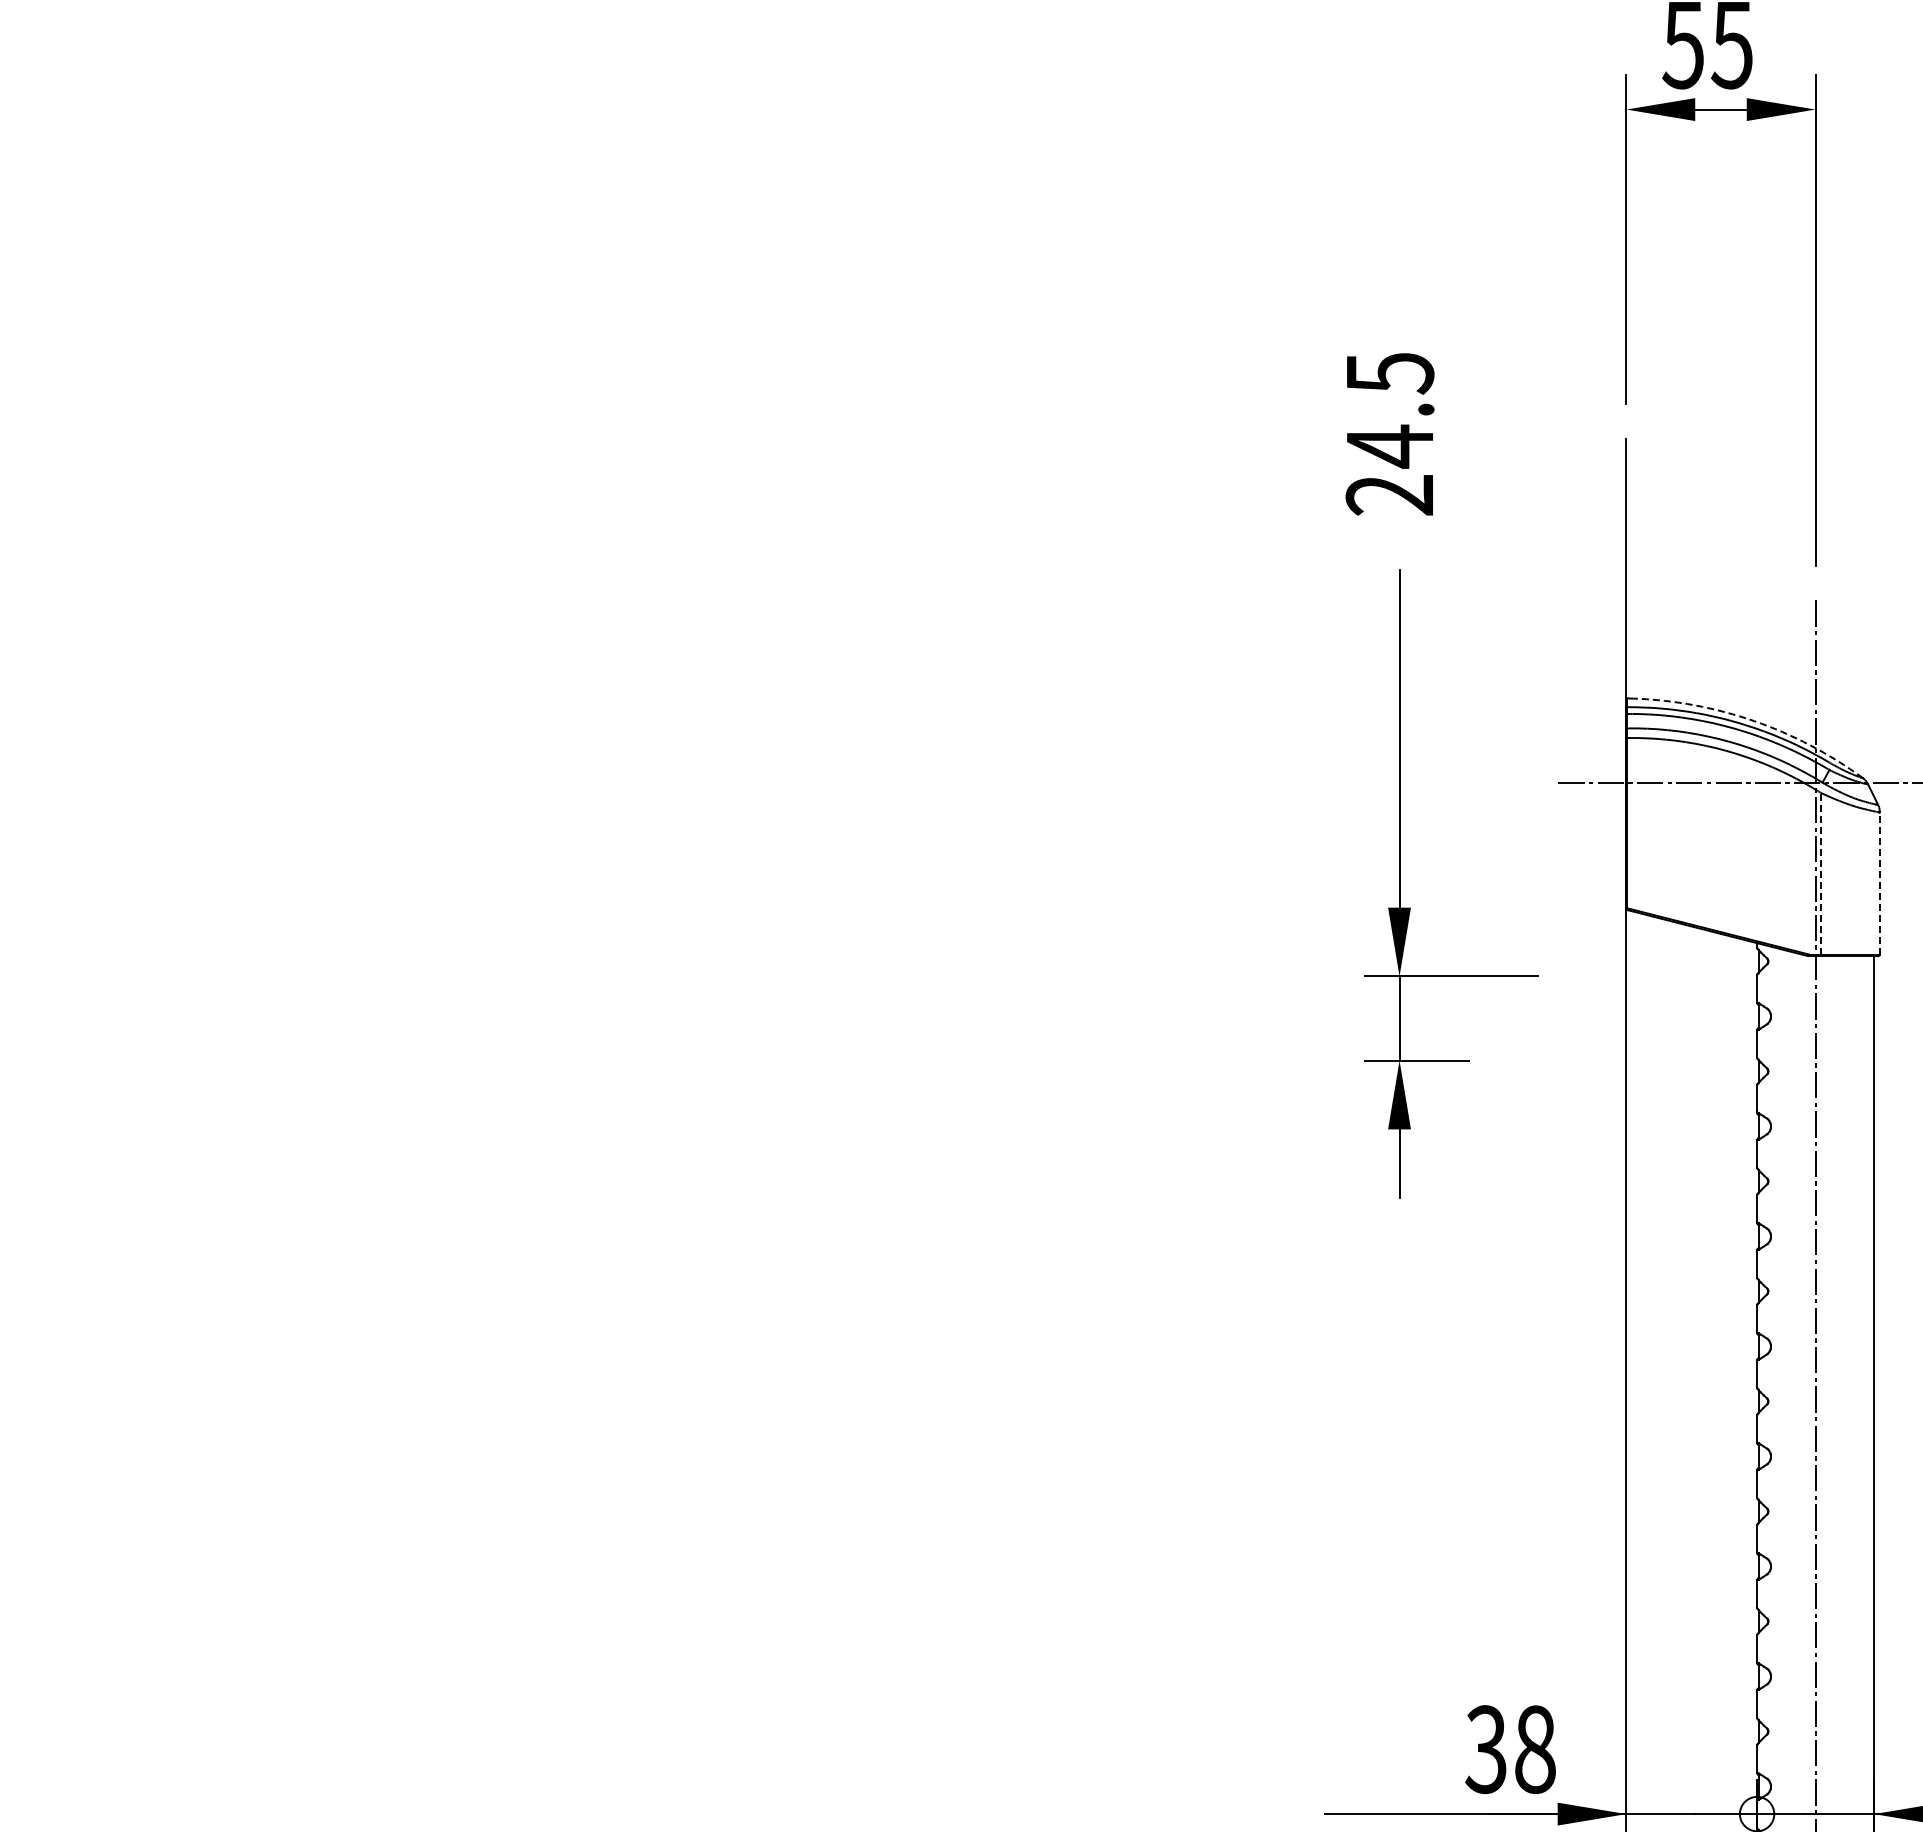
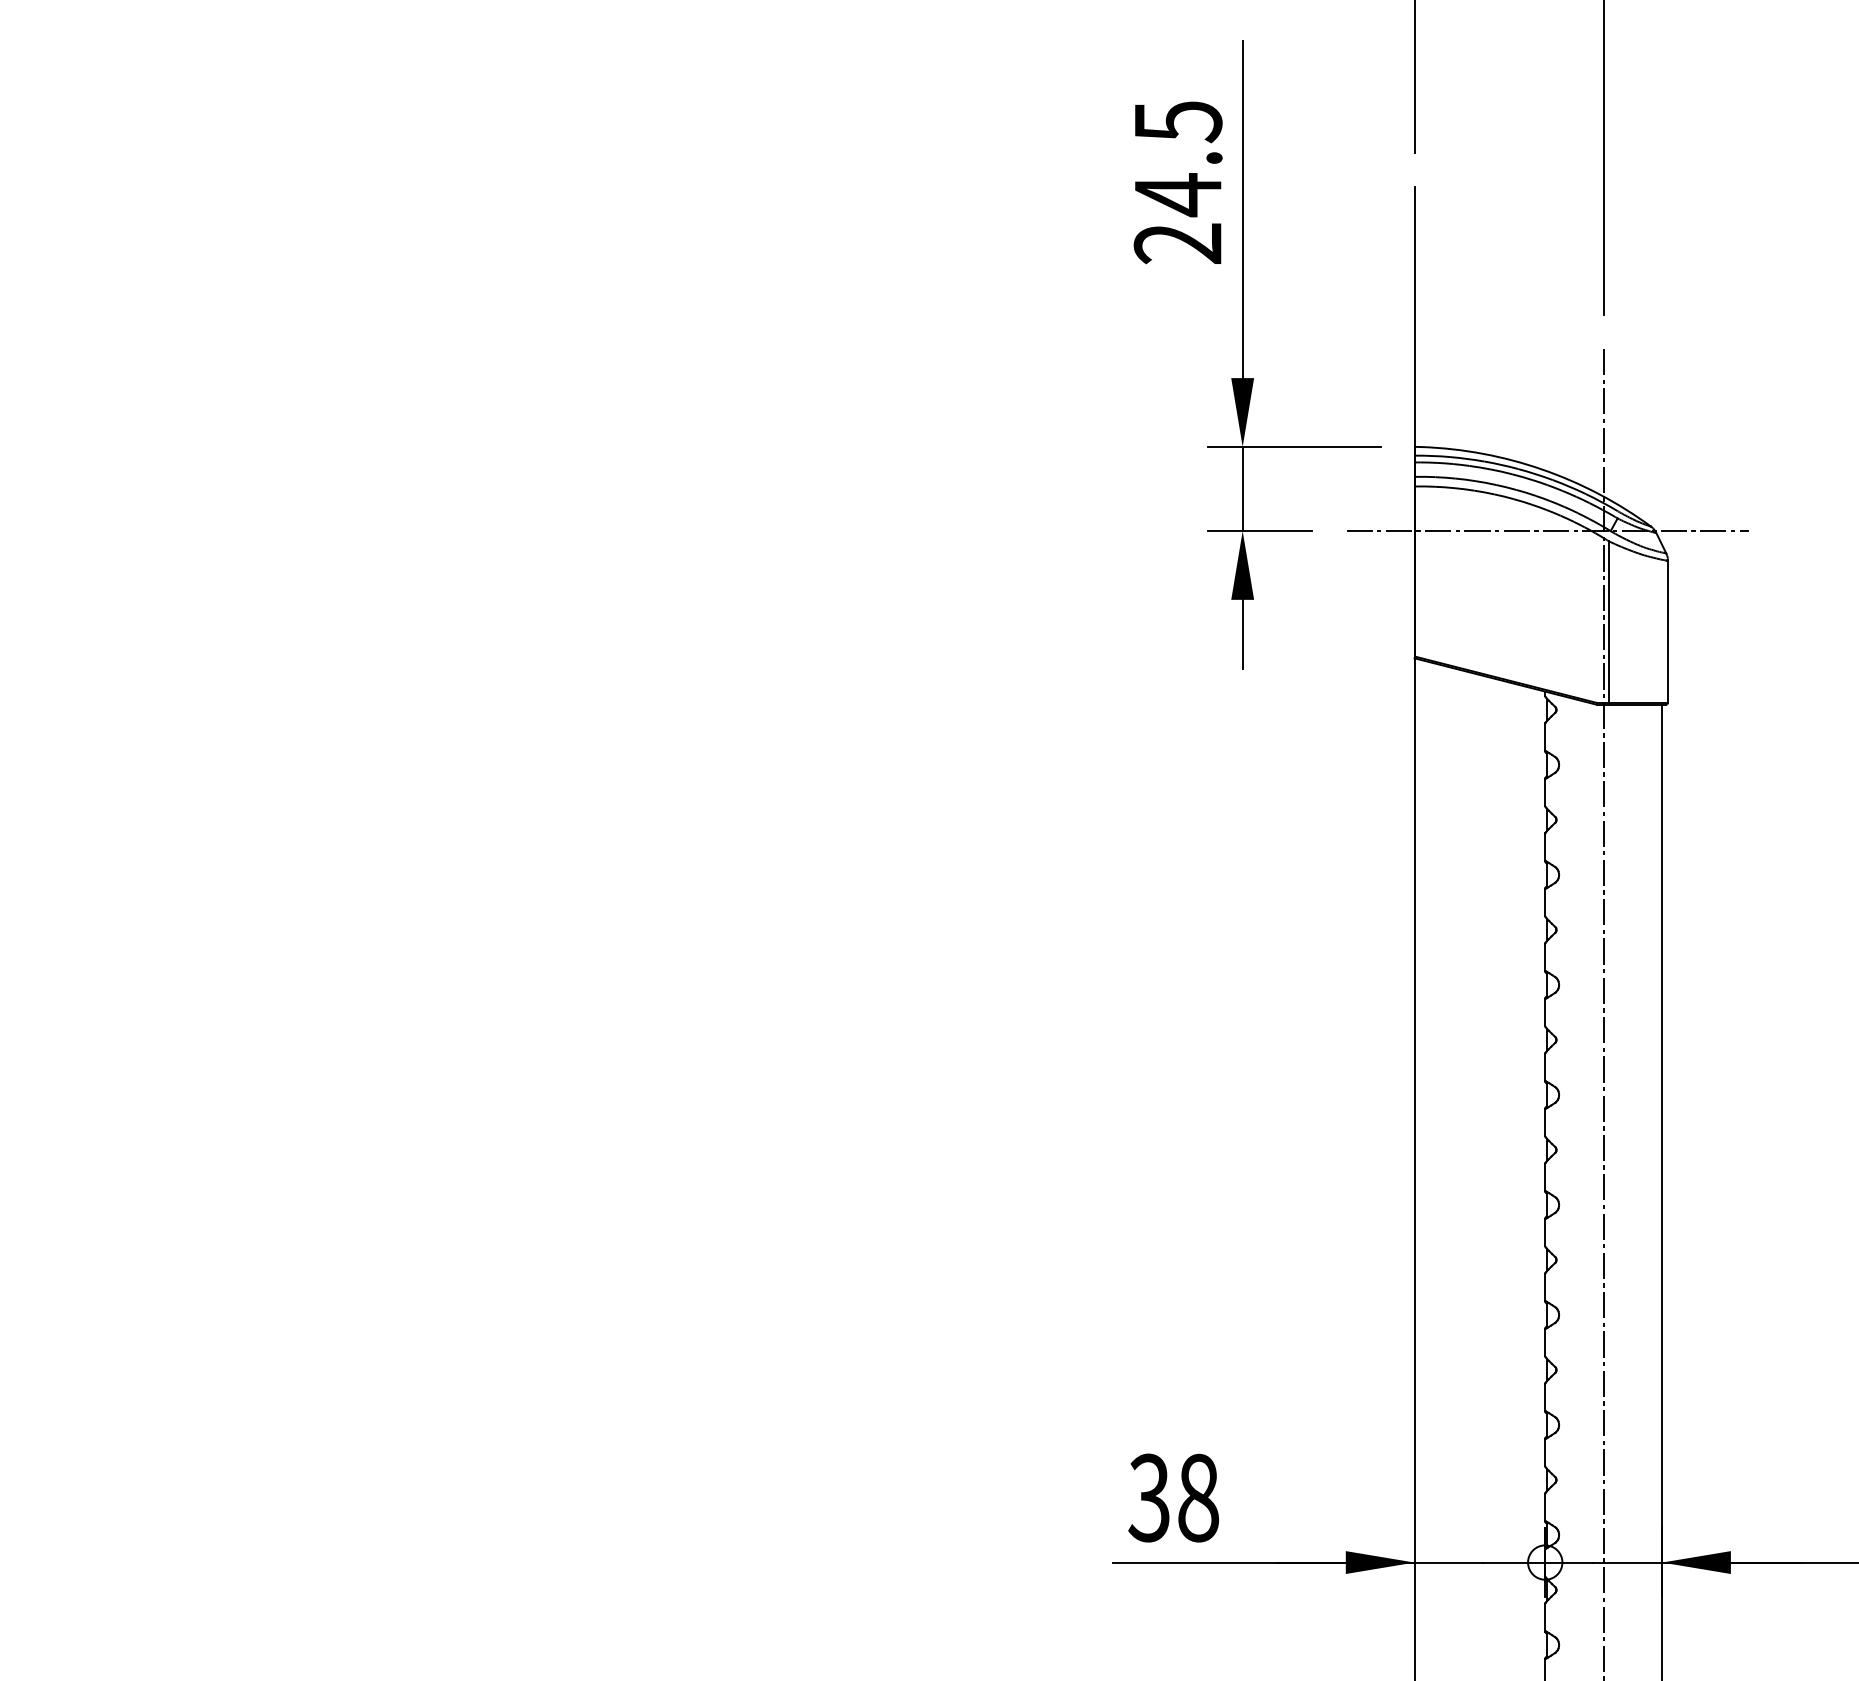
arc: (1754, 721) -> (1542, 469), dashed -> solid
line: (1820, 873) -> (1608, 621), dashed -> solid
line: (1879, 882) -> (1667, 630), dashed -> solid
part: (1410, 907) -> (1253, 377), moved
text: (1510, 1749) -> (1173, 1497), moved

